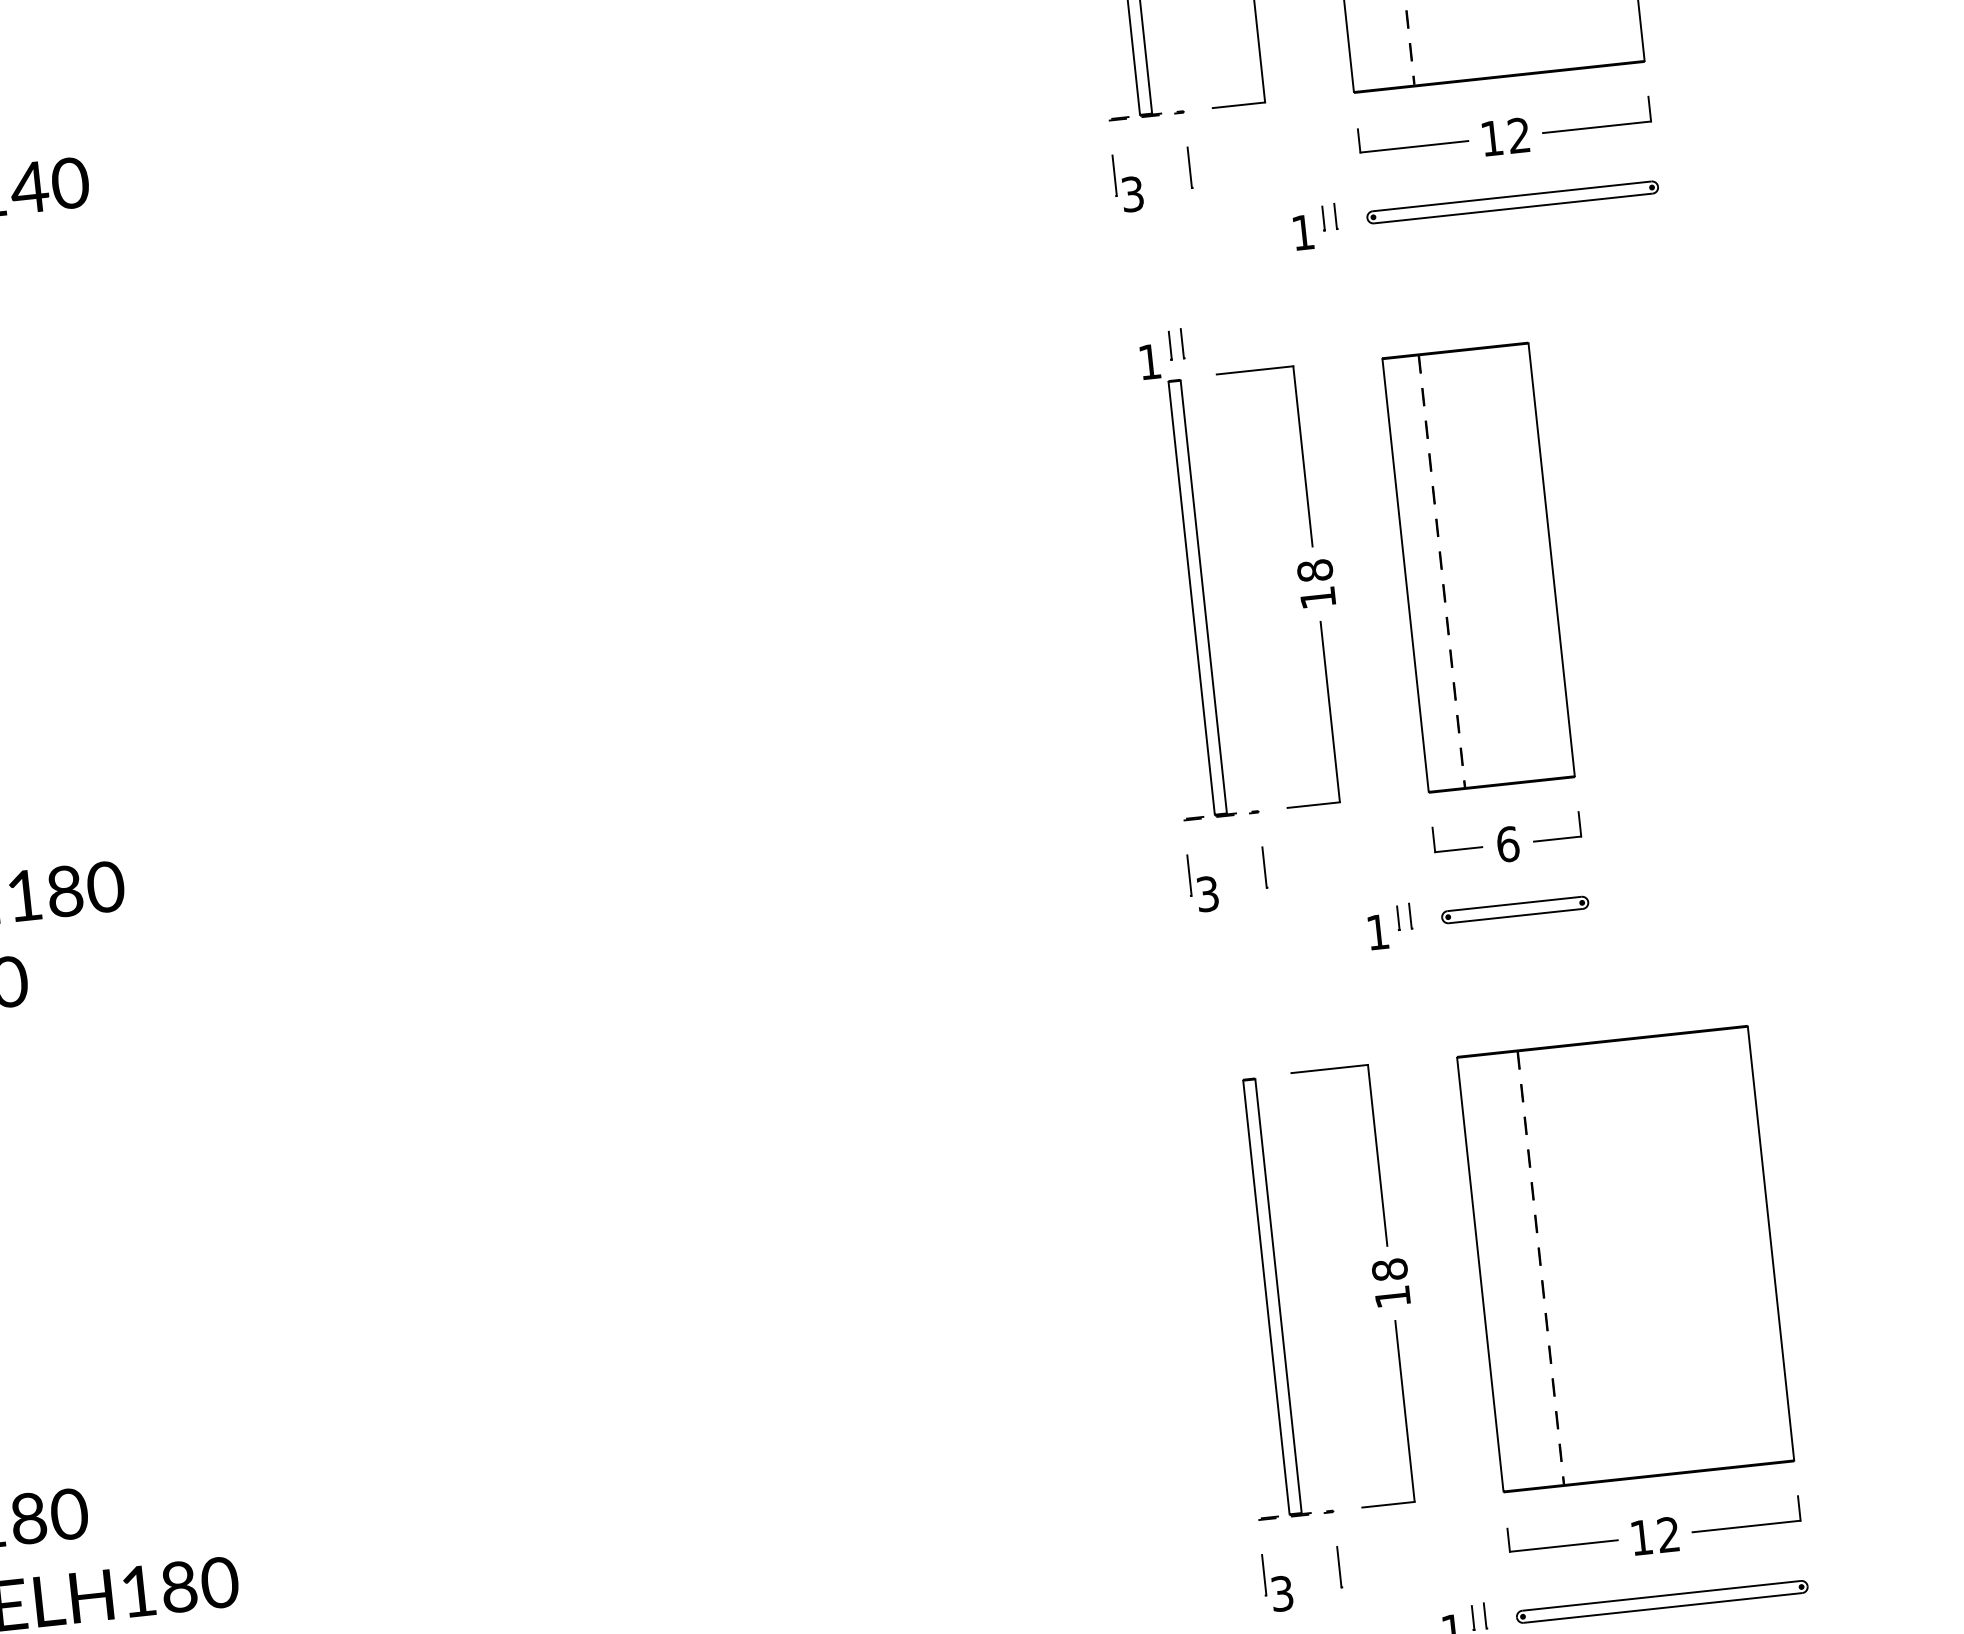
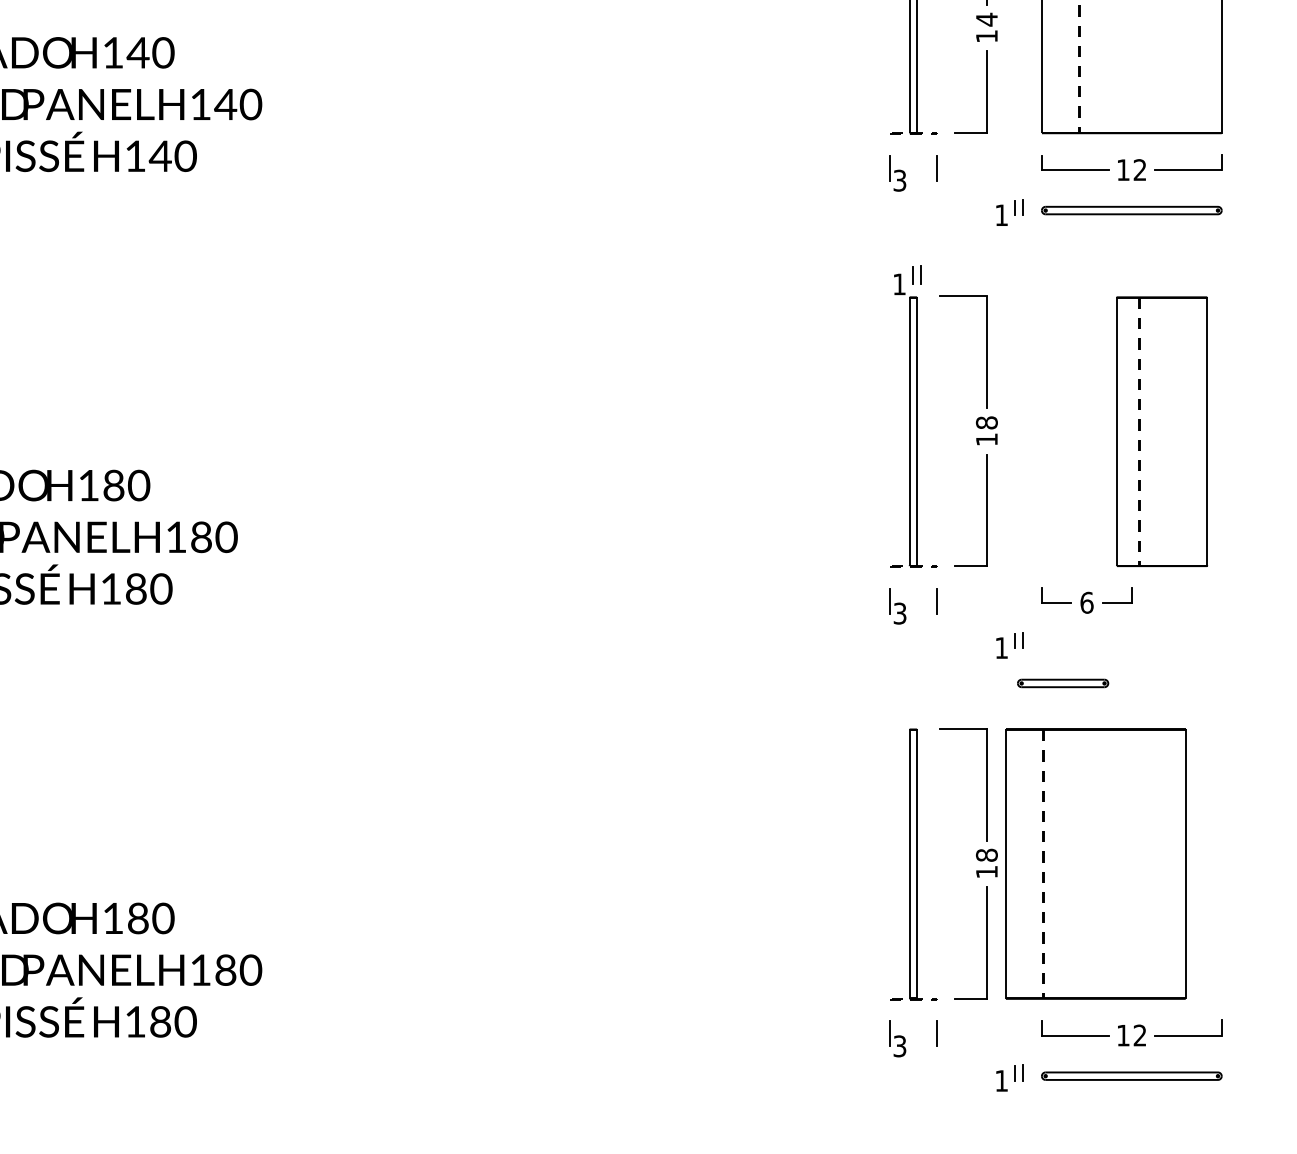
part: (1477, 567) -> (1161, 431), moved
part: (1515, 910) -> (1063, 683), moved
part: (1625, 1258) -> (1095, 863), moved

